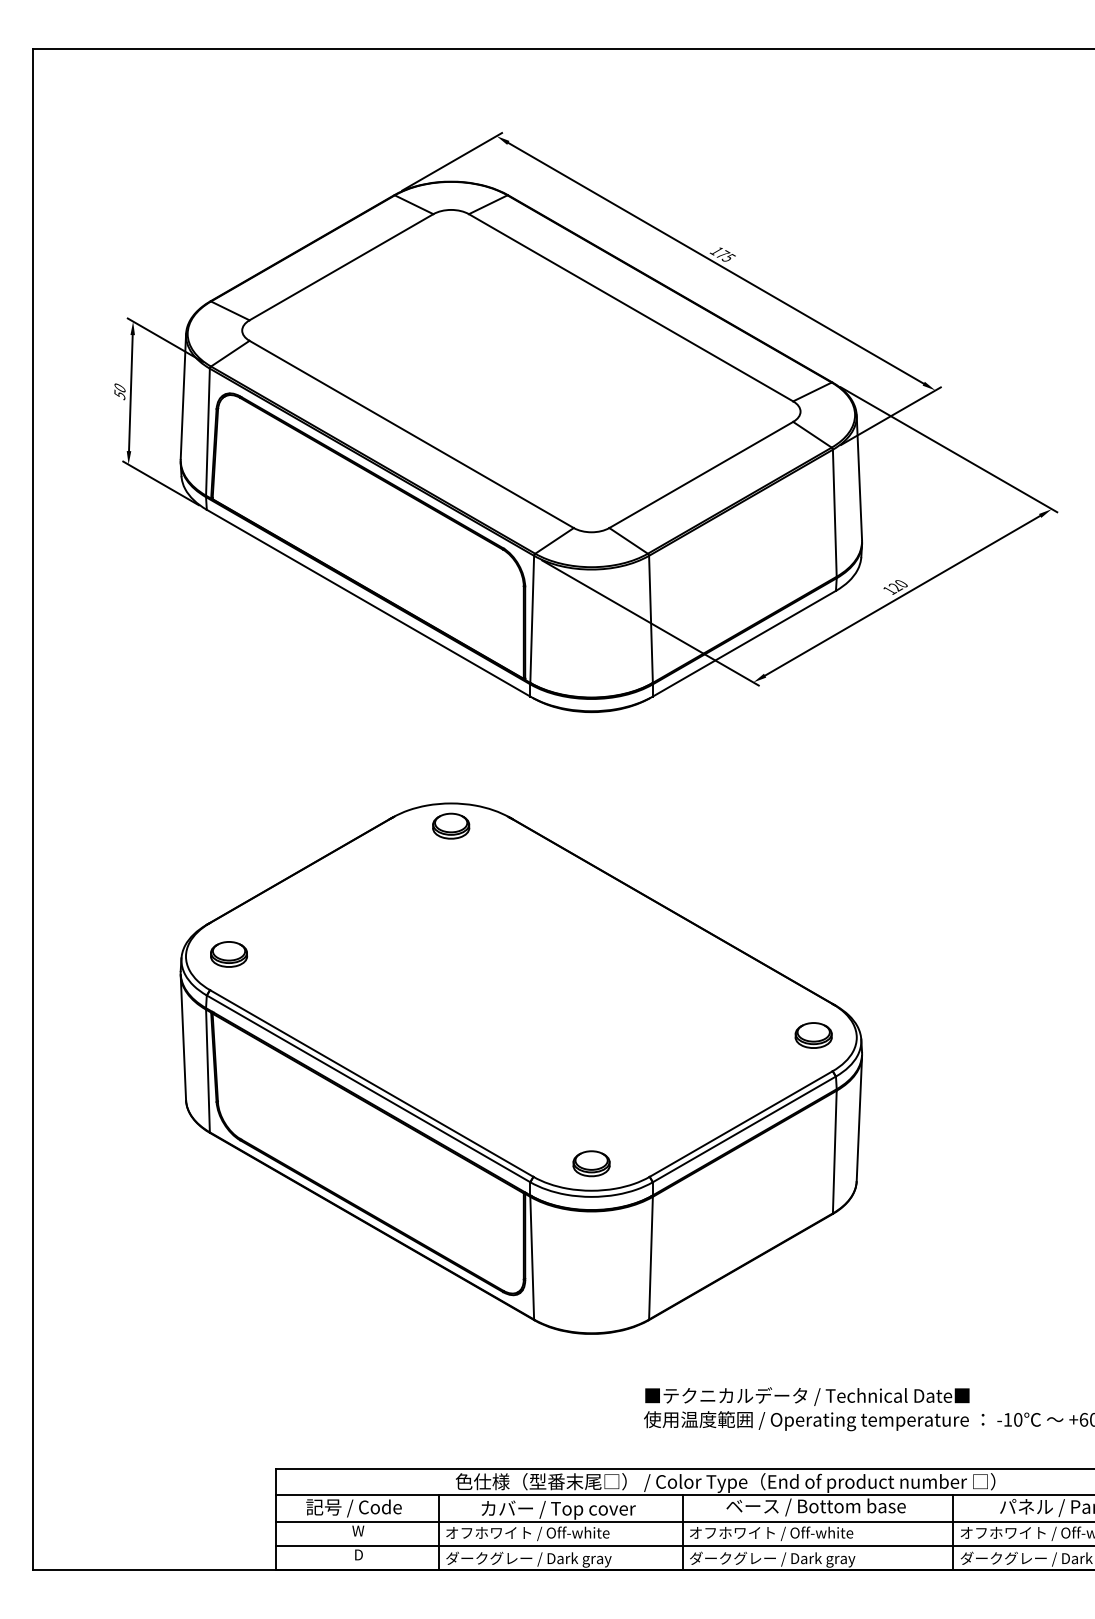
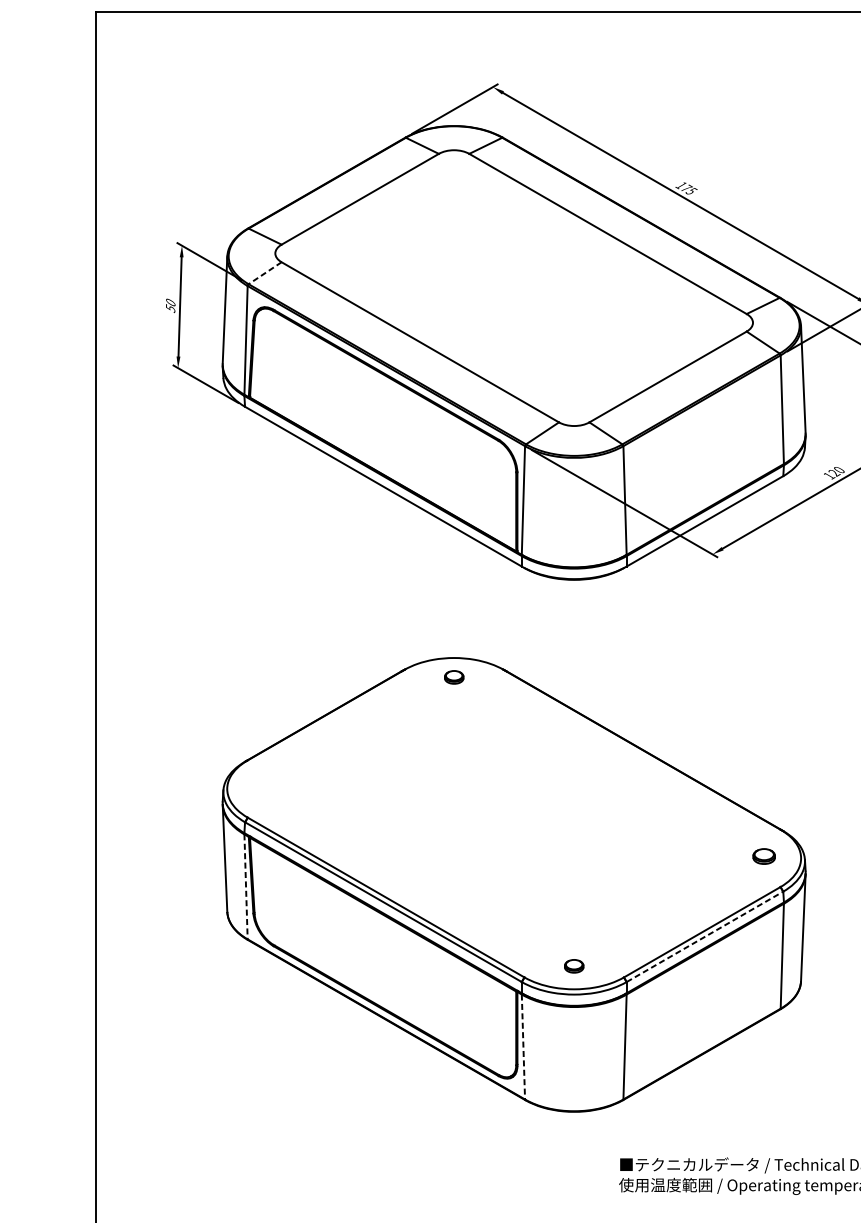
line: (229, 353) -> (264, 273), solid -> dashed
part: (451, 825) -> (454, 676), size x0.6
part: (228, 954) -> (263, 787), removed
part: (813, 1035) -> (764, 856), size x0.7
line: (207, 1071) -> (245, 887), solid -> dashed
line: (744, 1129) -> (705, 936), solid -> dashed
part: (591, 1163) -> (574, 966), size x0.6
line: (532, 1258) -> (523, 1047), solid -> dashed

